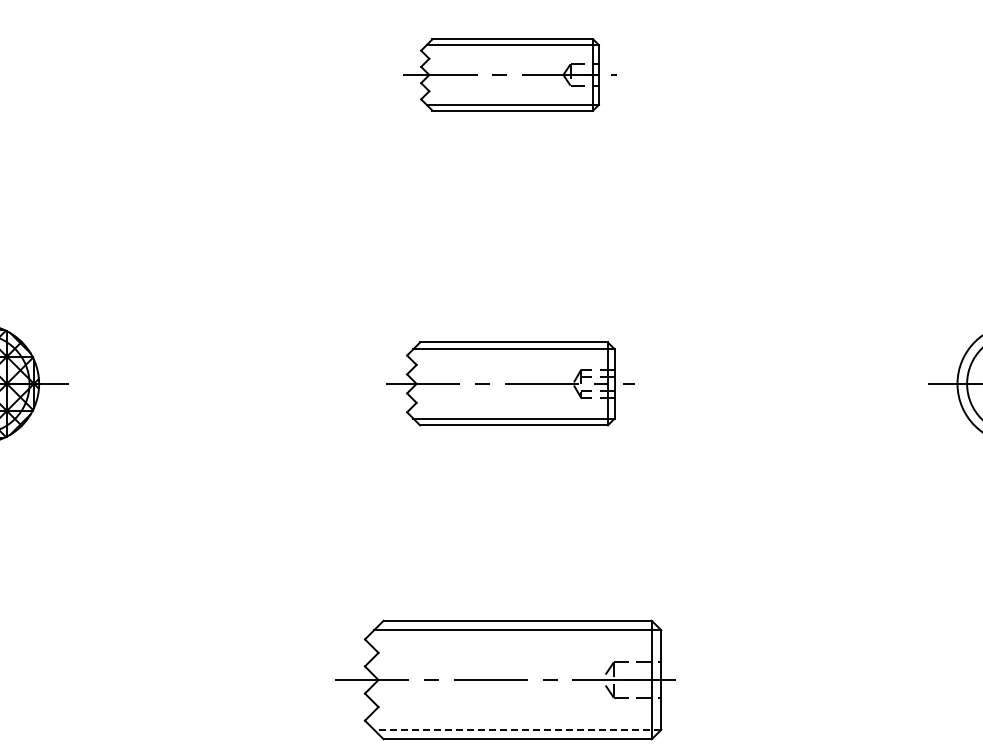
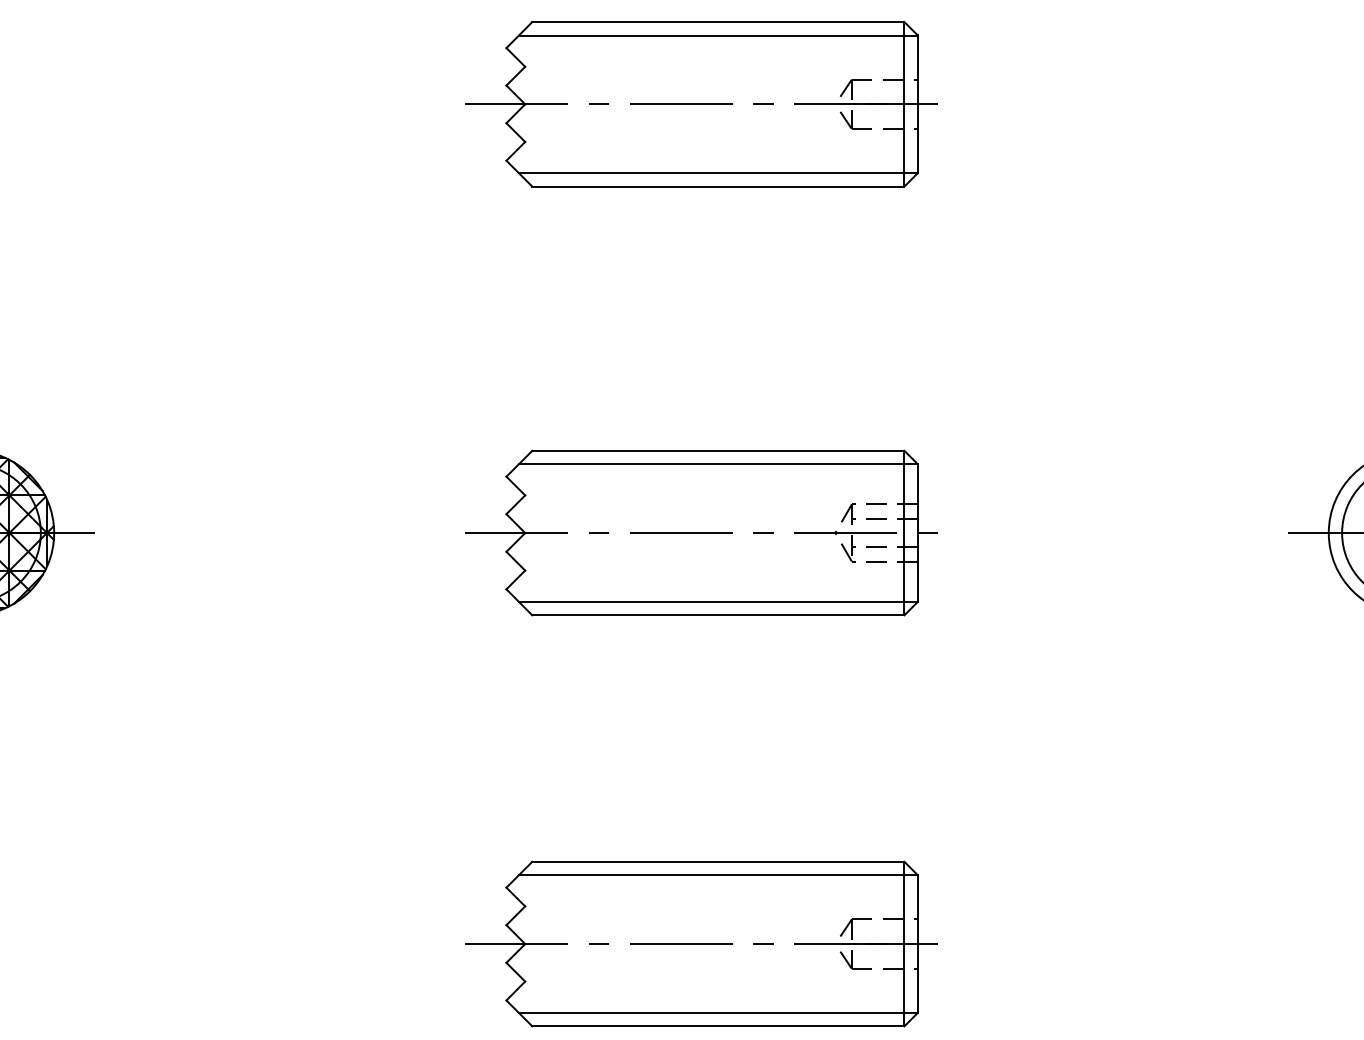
part: (505, 74) -> (701, 103), size x1.67
part: (505, 383) -> (701, 532), size x1.43
line: (517, 729) -> (718, 1012), dashed -> solid

